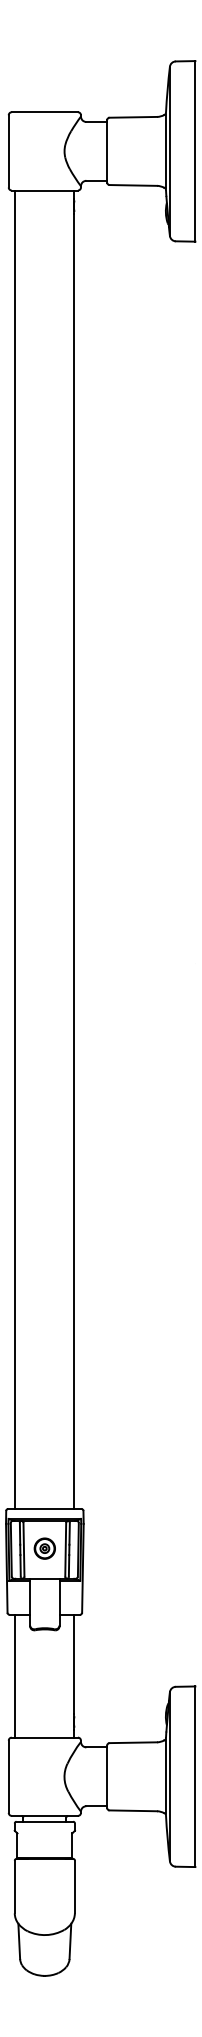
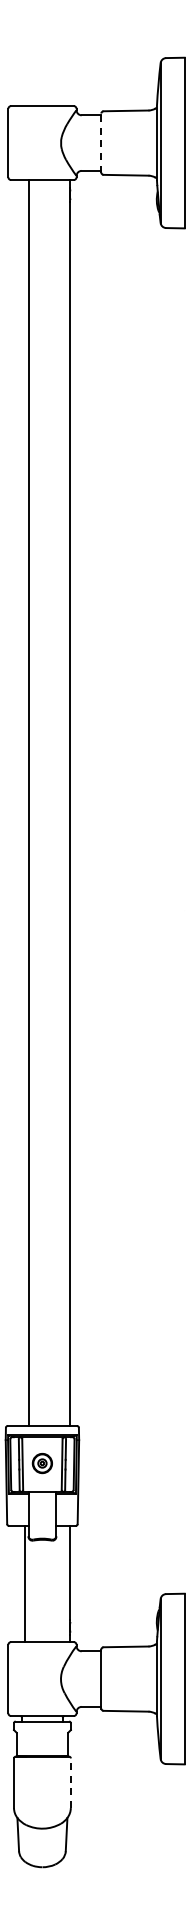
line: (107, 151) -> (101, 143), solid -> dashed
line: (15, 849) -> (29, 802), moved
line: (15, 1676) -> (25, 1584), moved
line: (74, 1887) -> (70, 1783), solid -> dashed

